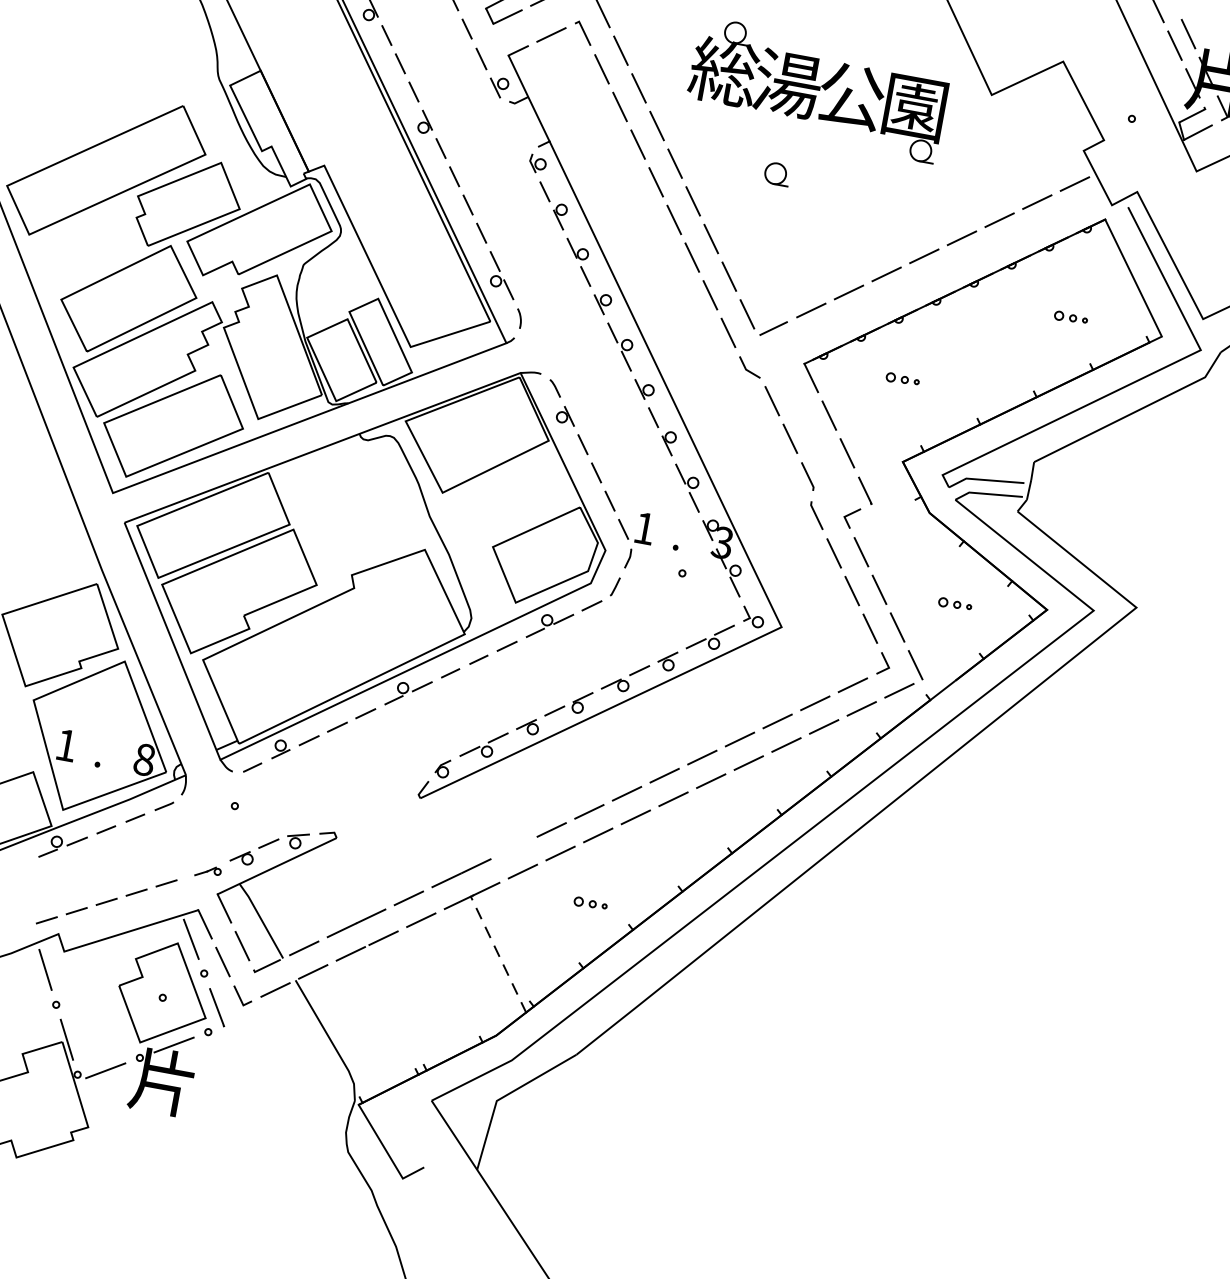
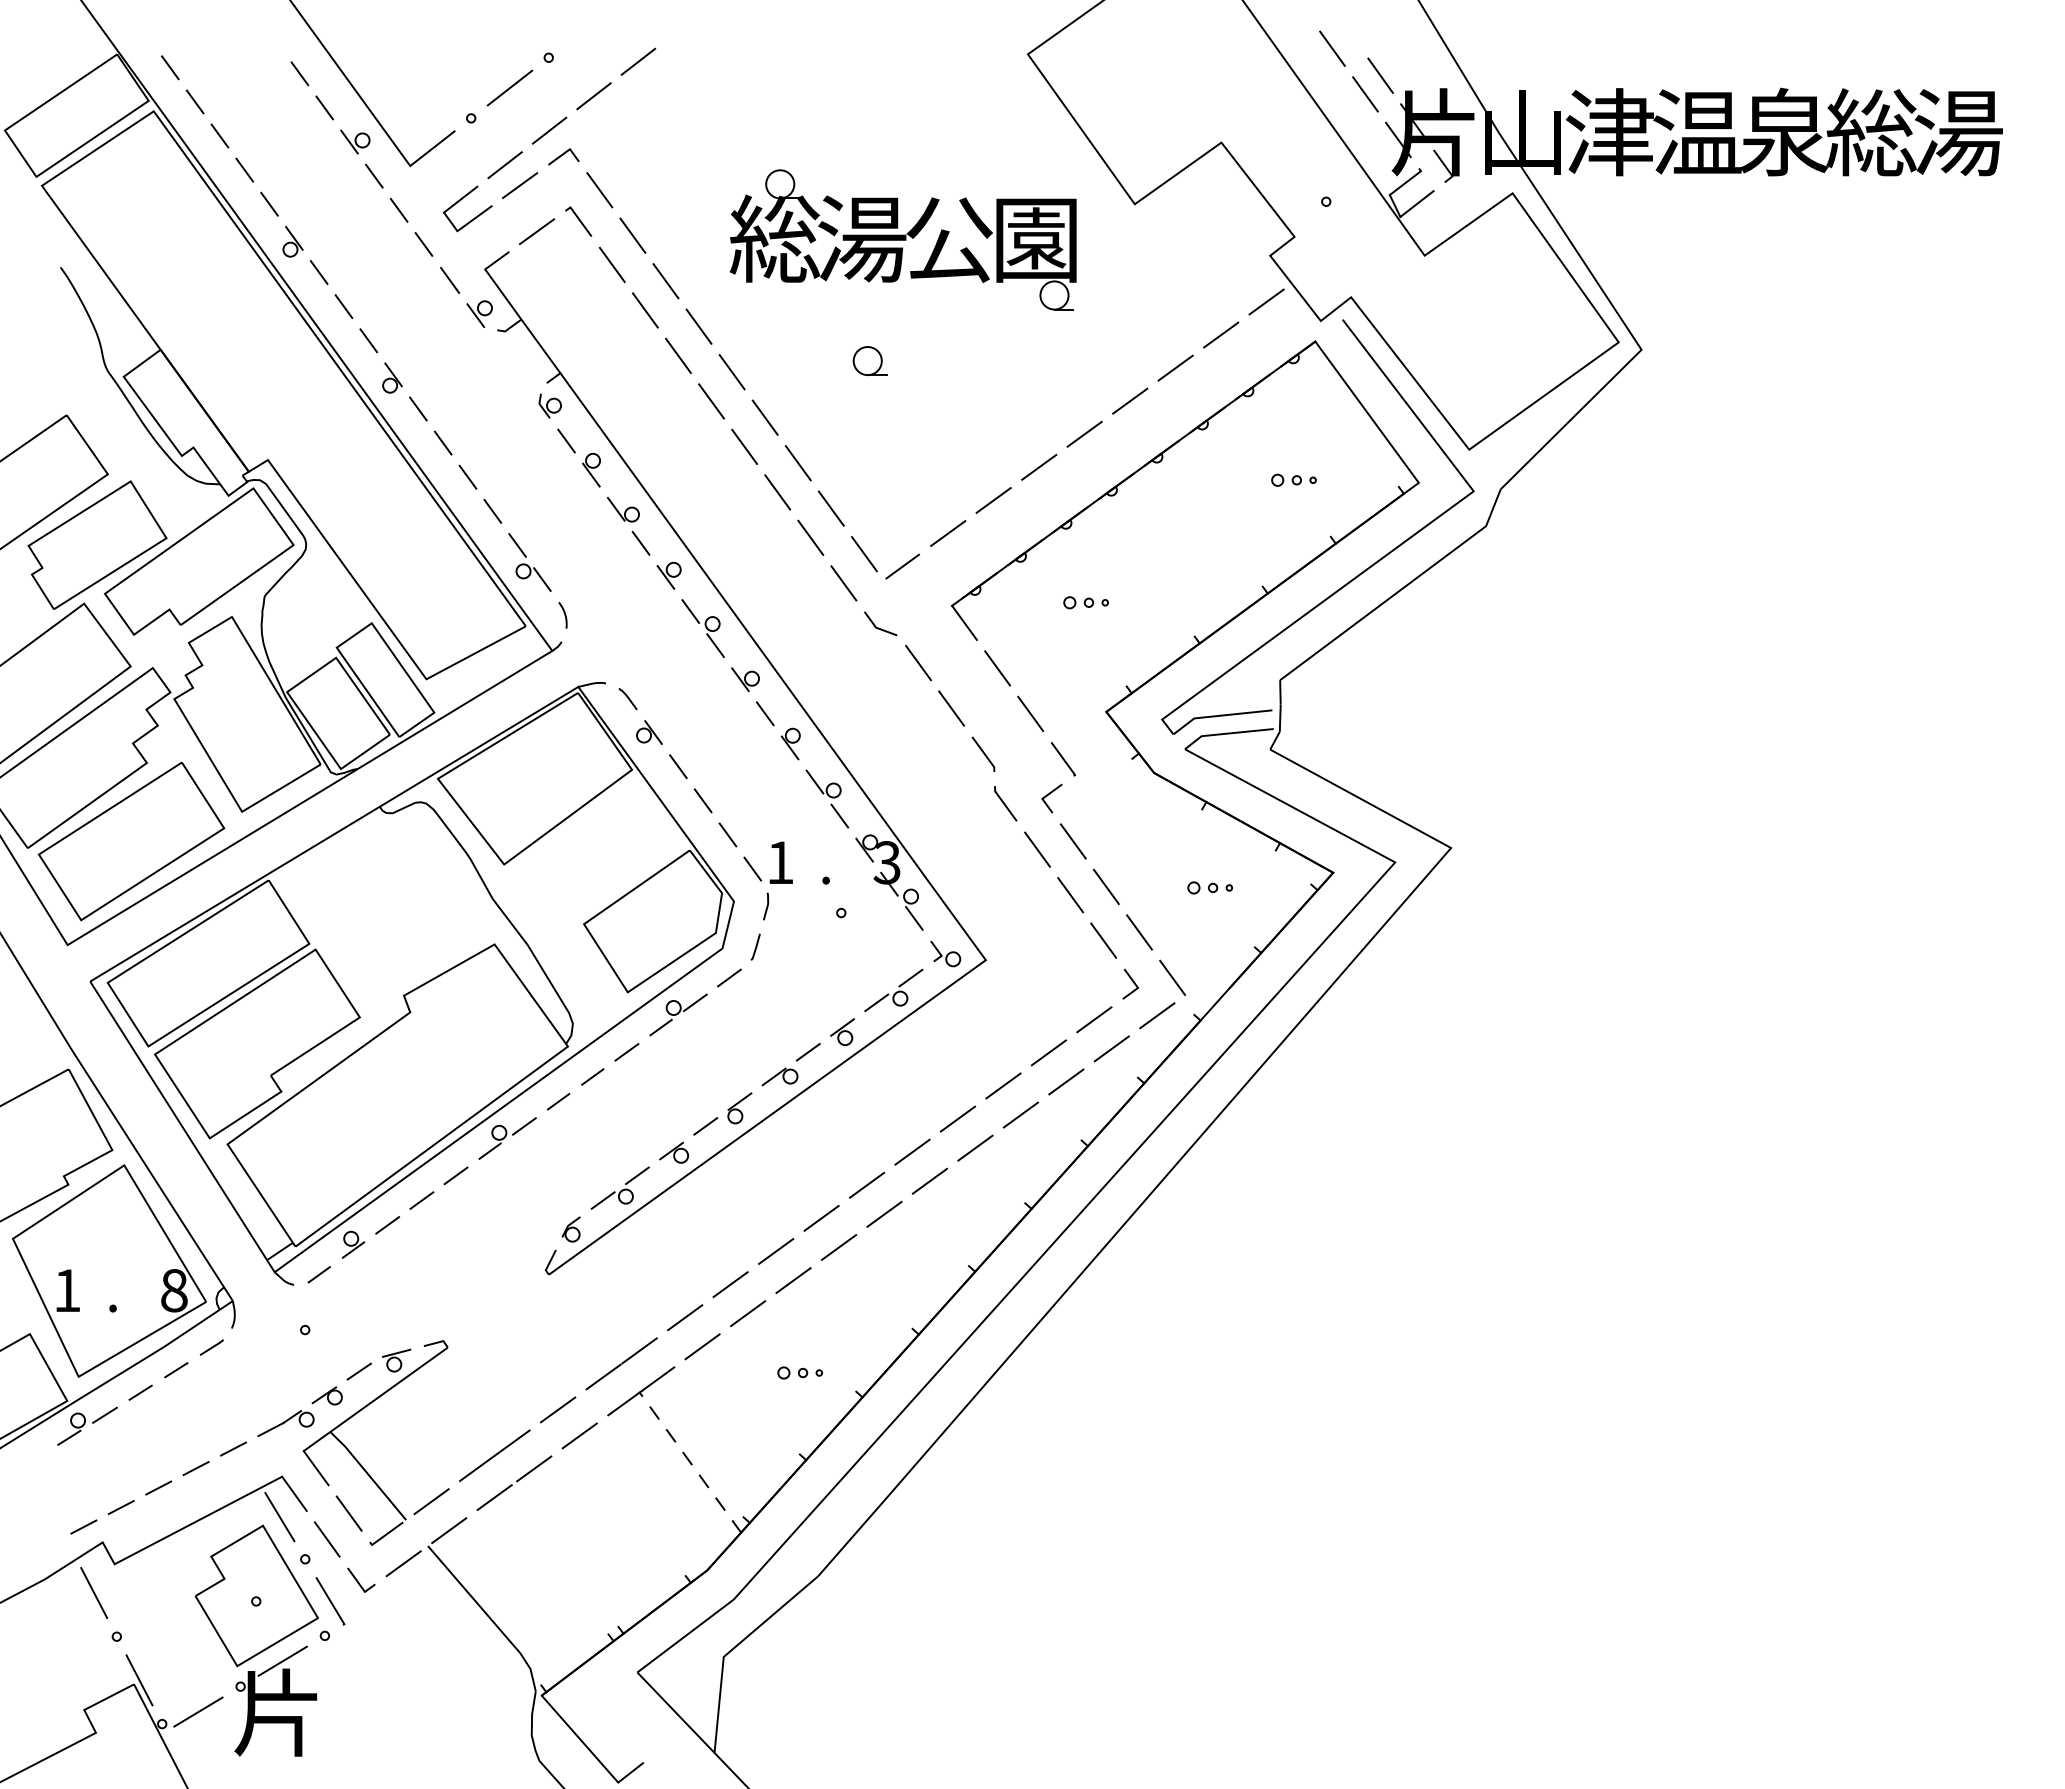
line: (514, 847) -> (685, 1317), added
part: (207, 871) -> (285, 1423), size x1.67

